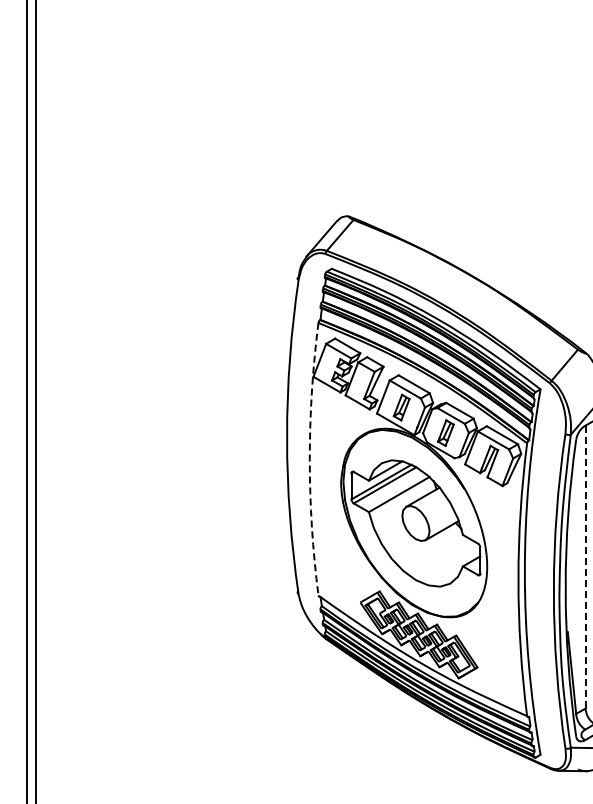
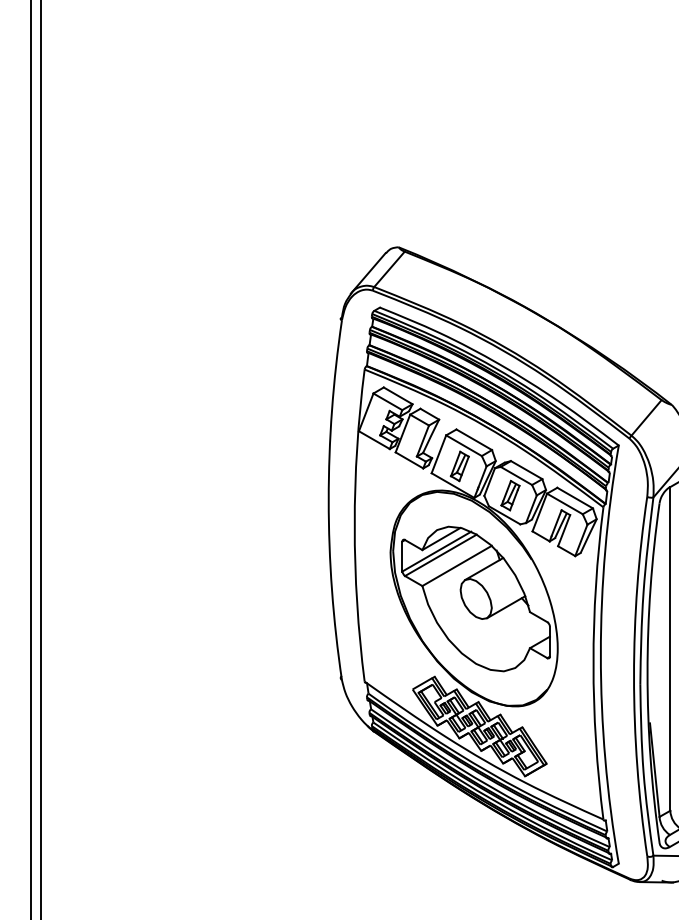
arc: (309, 459) -> (354, 525), dashed -> solid
line: (585, 566) -> (670, 648), dashed -> solid

